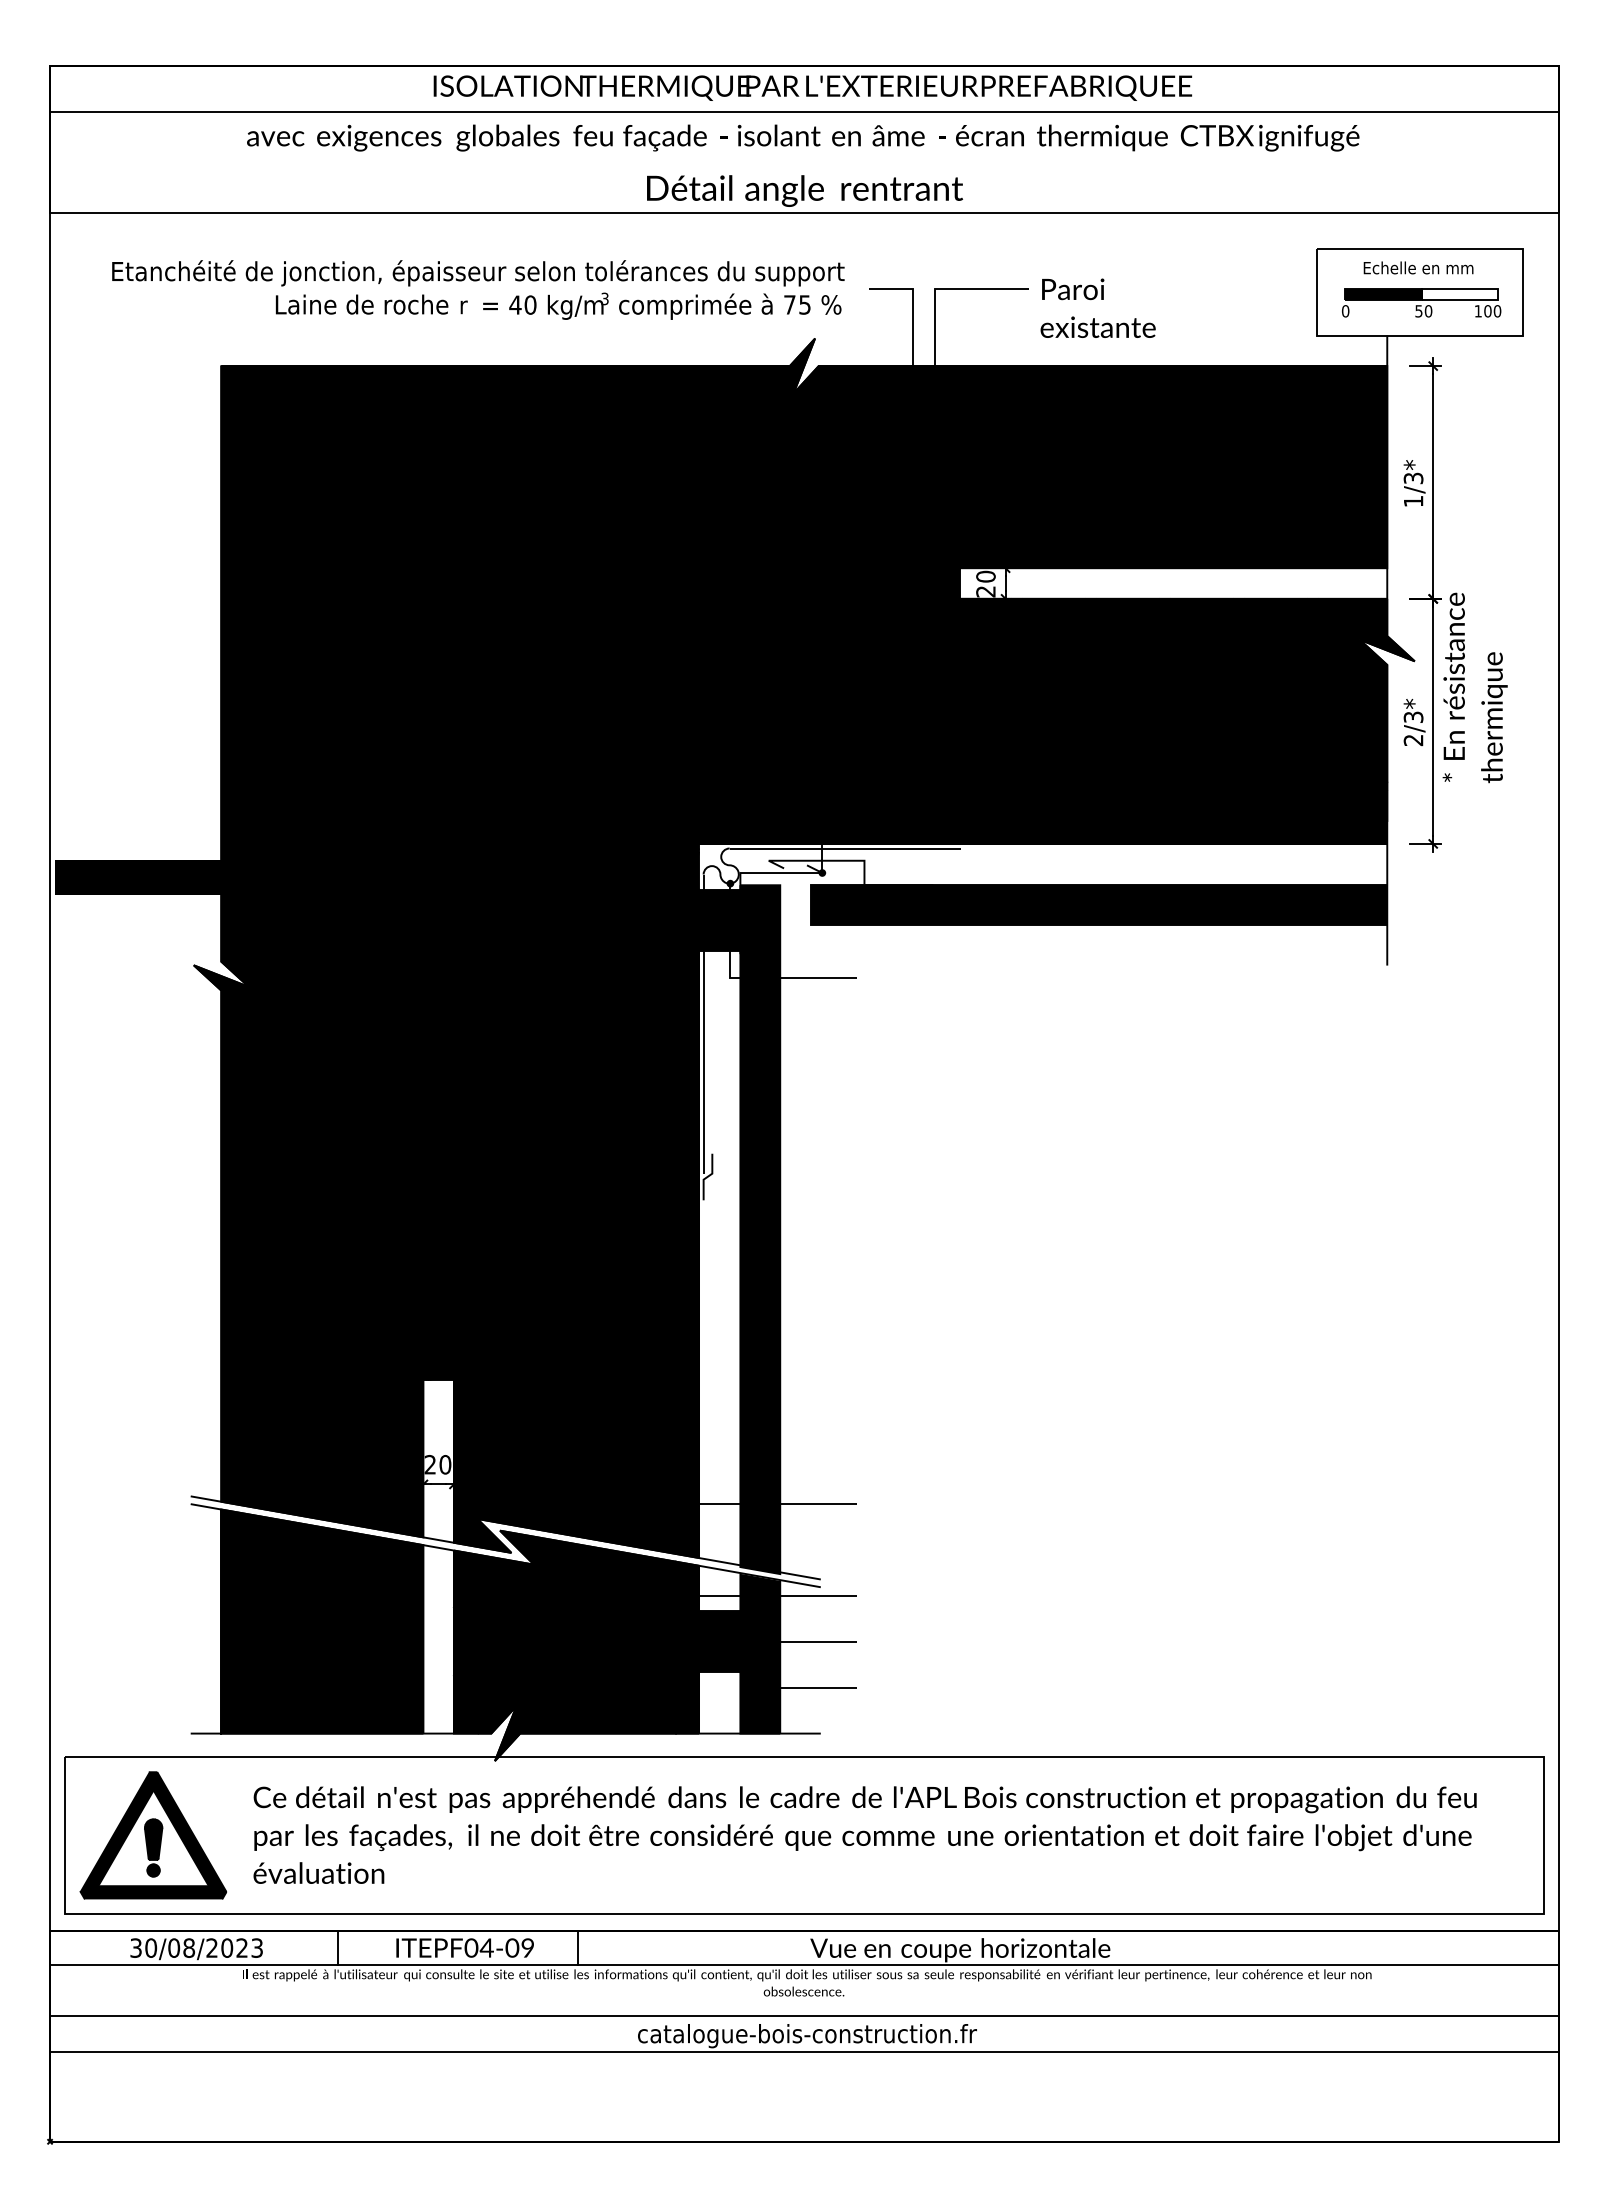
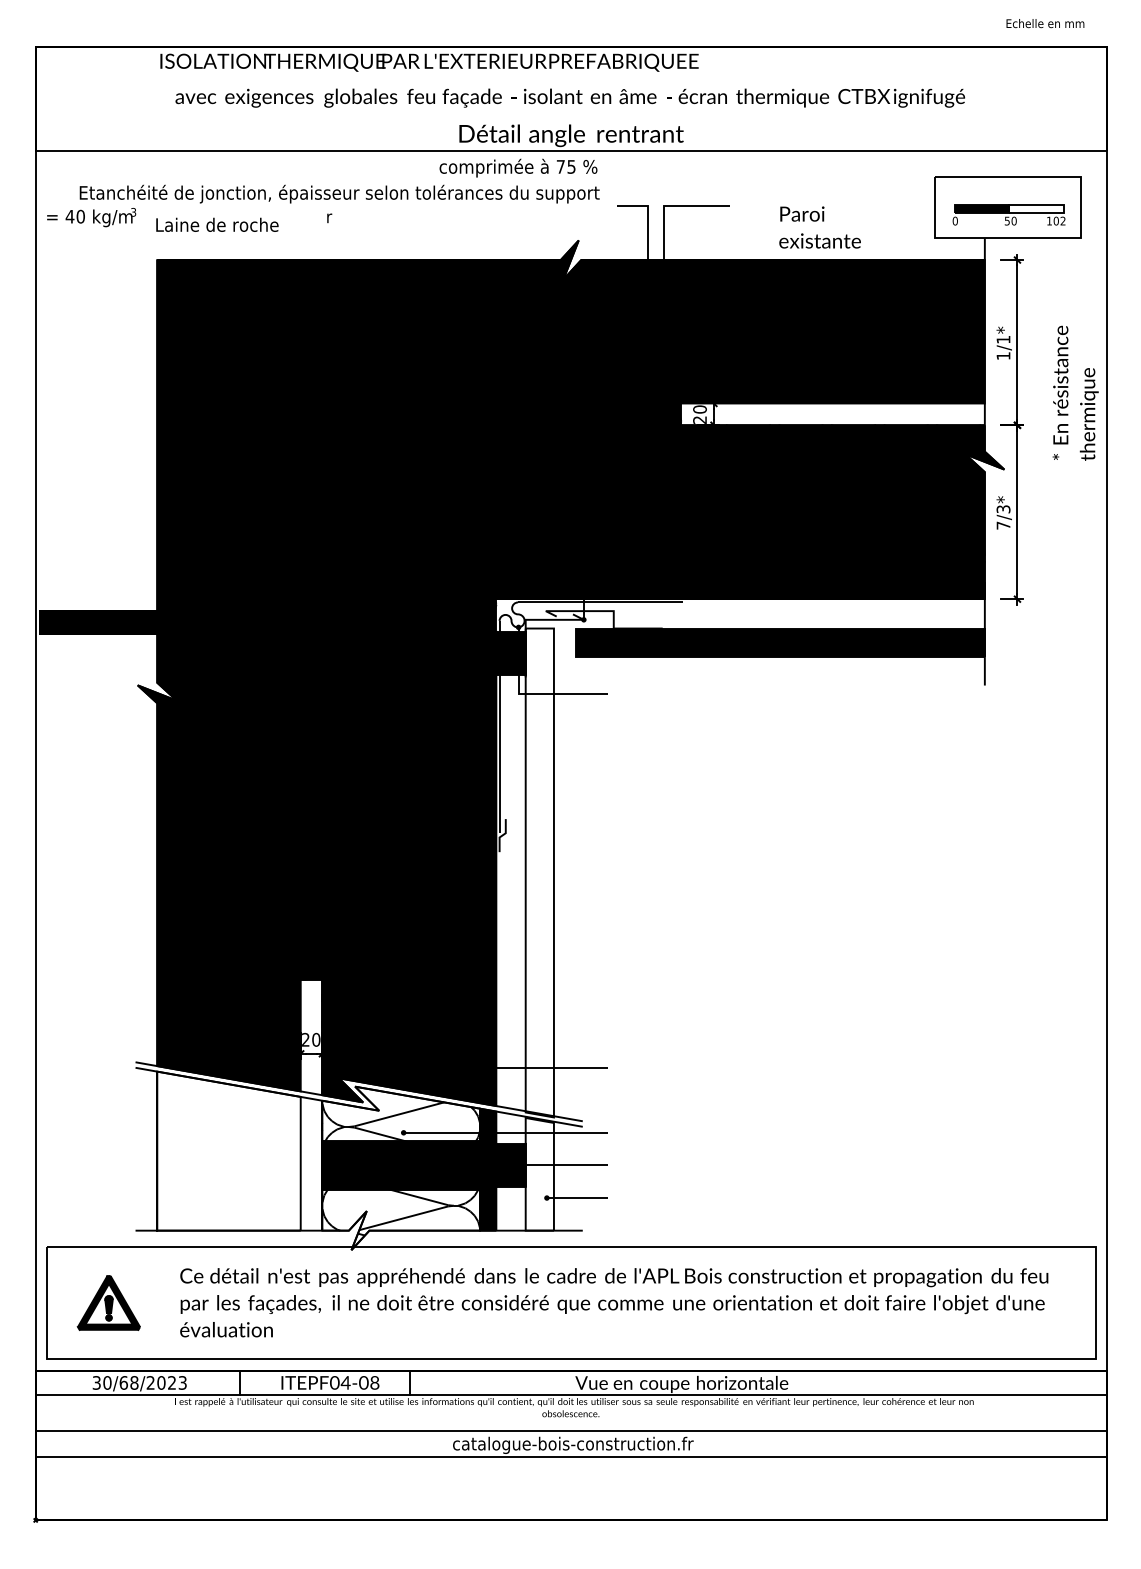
text: (812, 87) -> (429, 62), moved
line: (804, 112) -> (571, 80), removed
text: (1418, 267) -> (1045, 23), moved
text: (361, 304) -> (217, 224), moved
text: (545, 305) -> (91, 217), moved
text: (730, 306) -> (518, 168), moved
text: (1097, 307) -> (819, 226), moved
text: (1497, 311) -> (1063, 221), 100 -> 102
text: (1413, 478) -> (1003, 339), 1/3* -> 1/1*
text: (1474, 687) -> (1075, 393), moved
text: (1413, 740) -> (1003, 525), 2/3* -> 7/3*
fill: (760, 1229) -> (539, 872), removed
fill: (322, 1621) -> (229, 1151), removed
fill: (564, 1645) -> (400, 1168), removed
fill: (760, 1653) -> (539, 1173), removed
part: (152, 1835) -> (108, 1303), size x0.6
text: (174, 1947) -> (124, 1382), 30/08/2023 -> 30/68/2023
text: (527, 1948) -> (374, 1383), \c16711848;ITEPF04-09 -> \c16711848;ITEPF04-08

